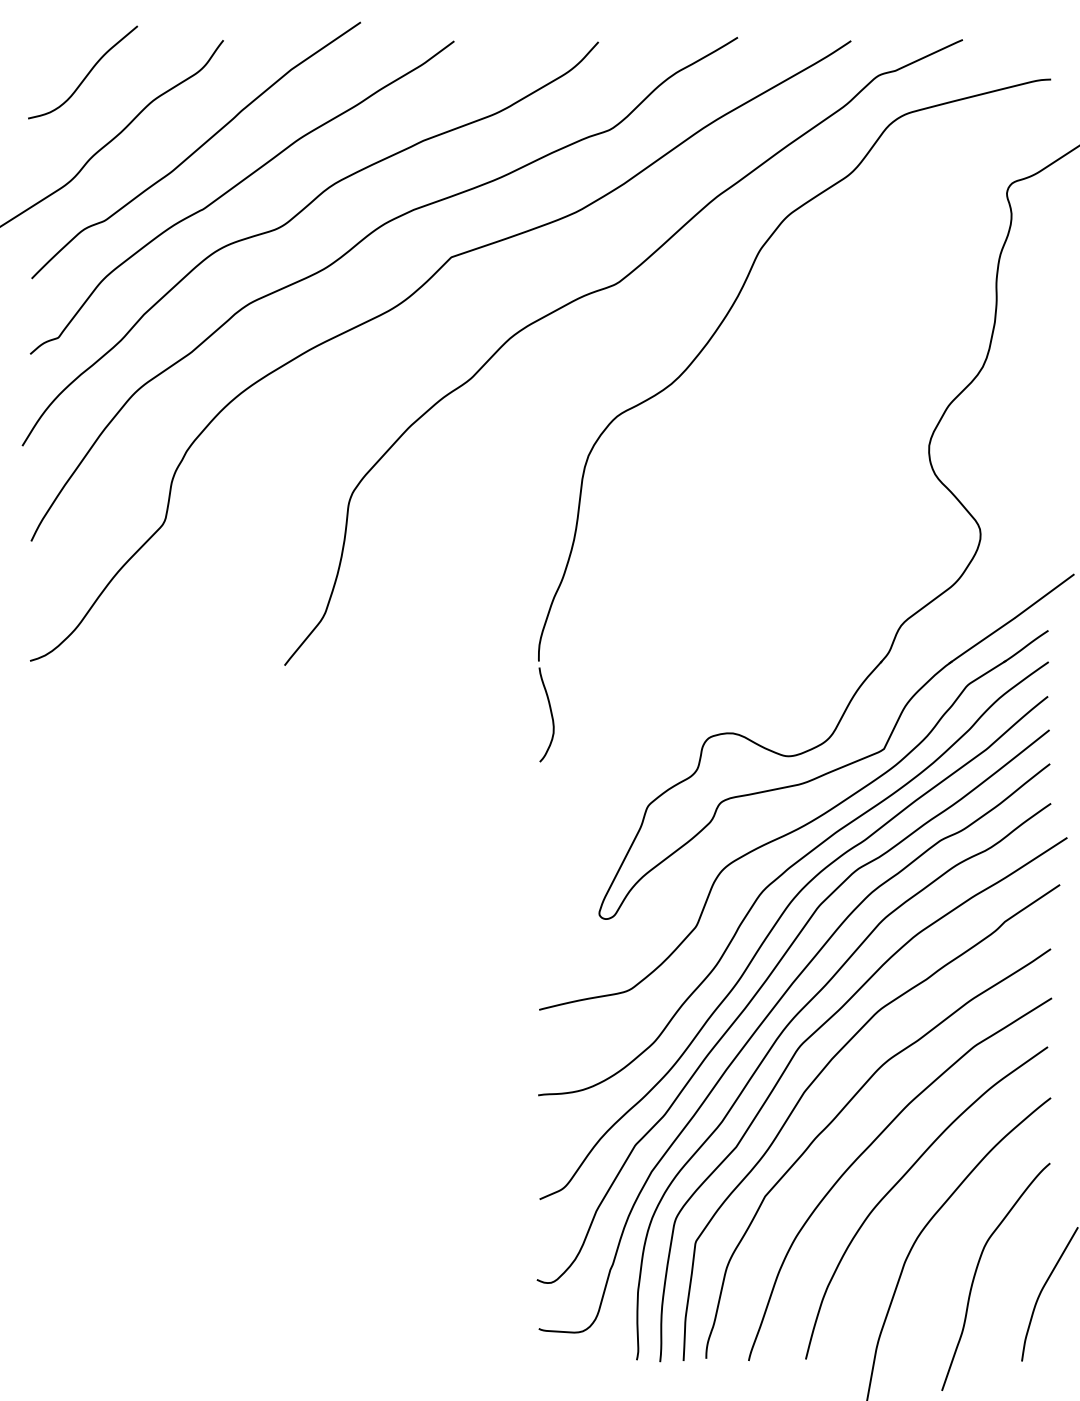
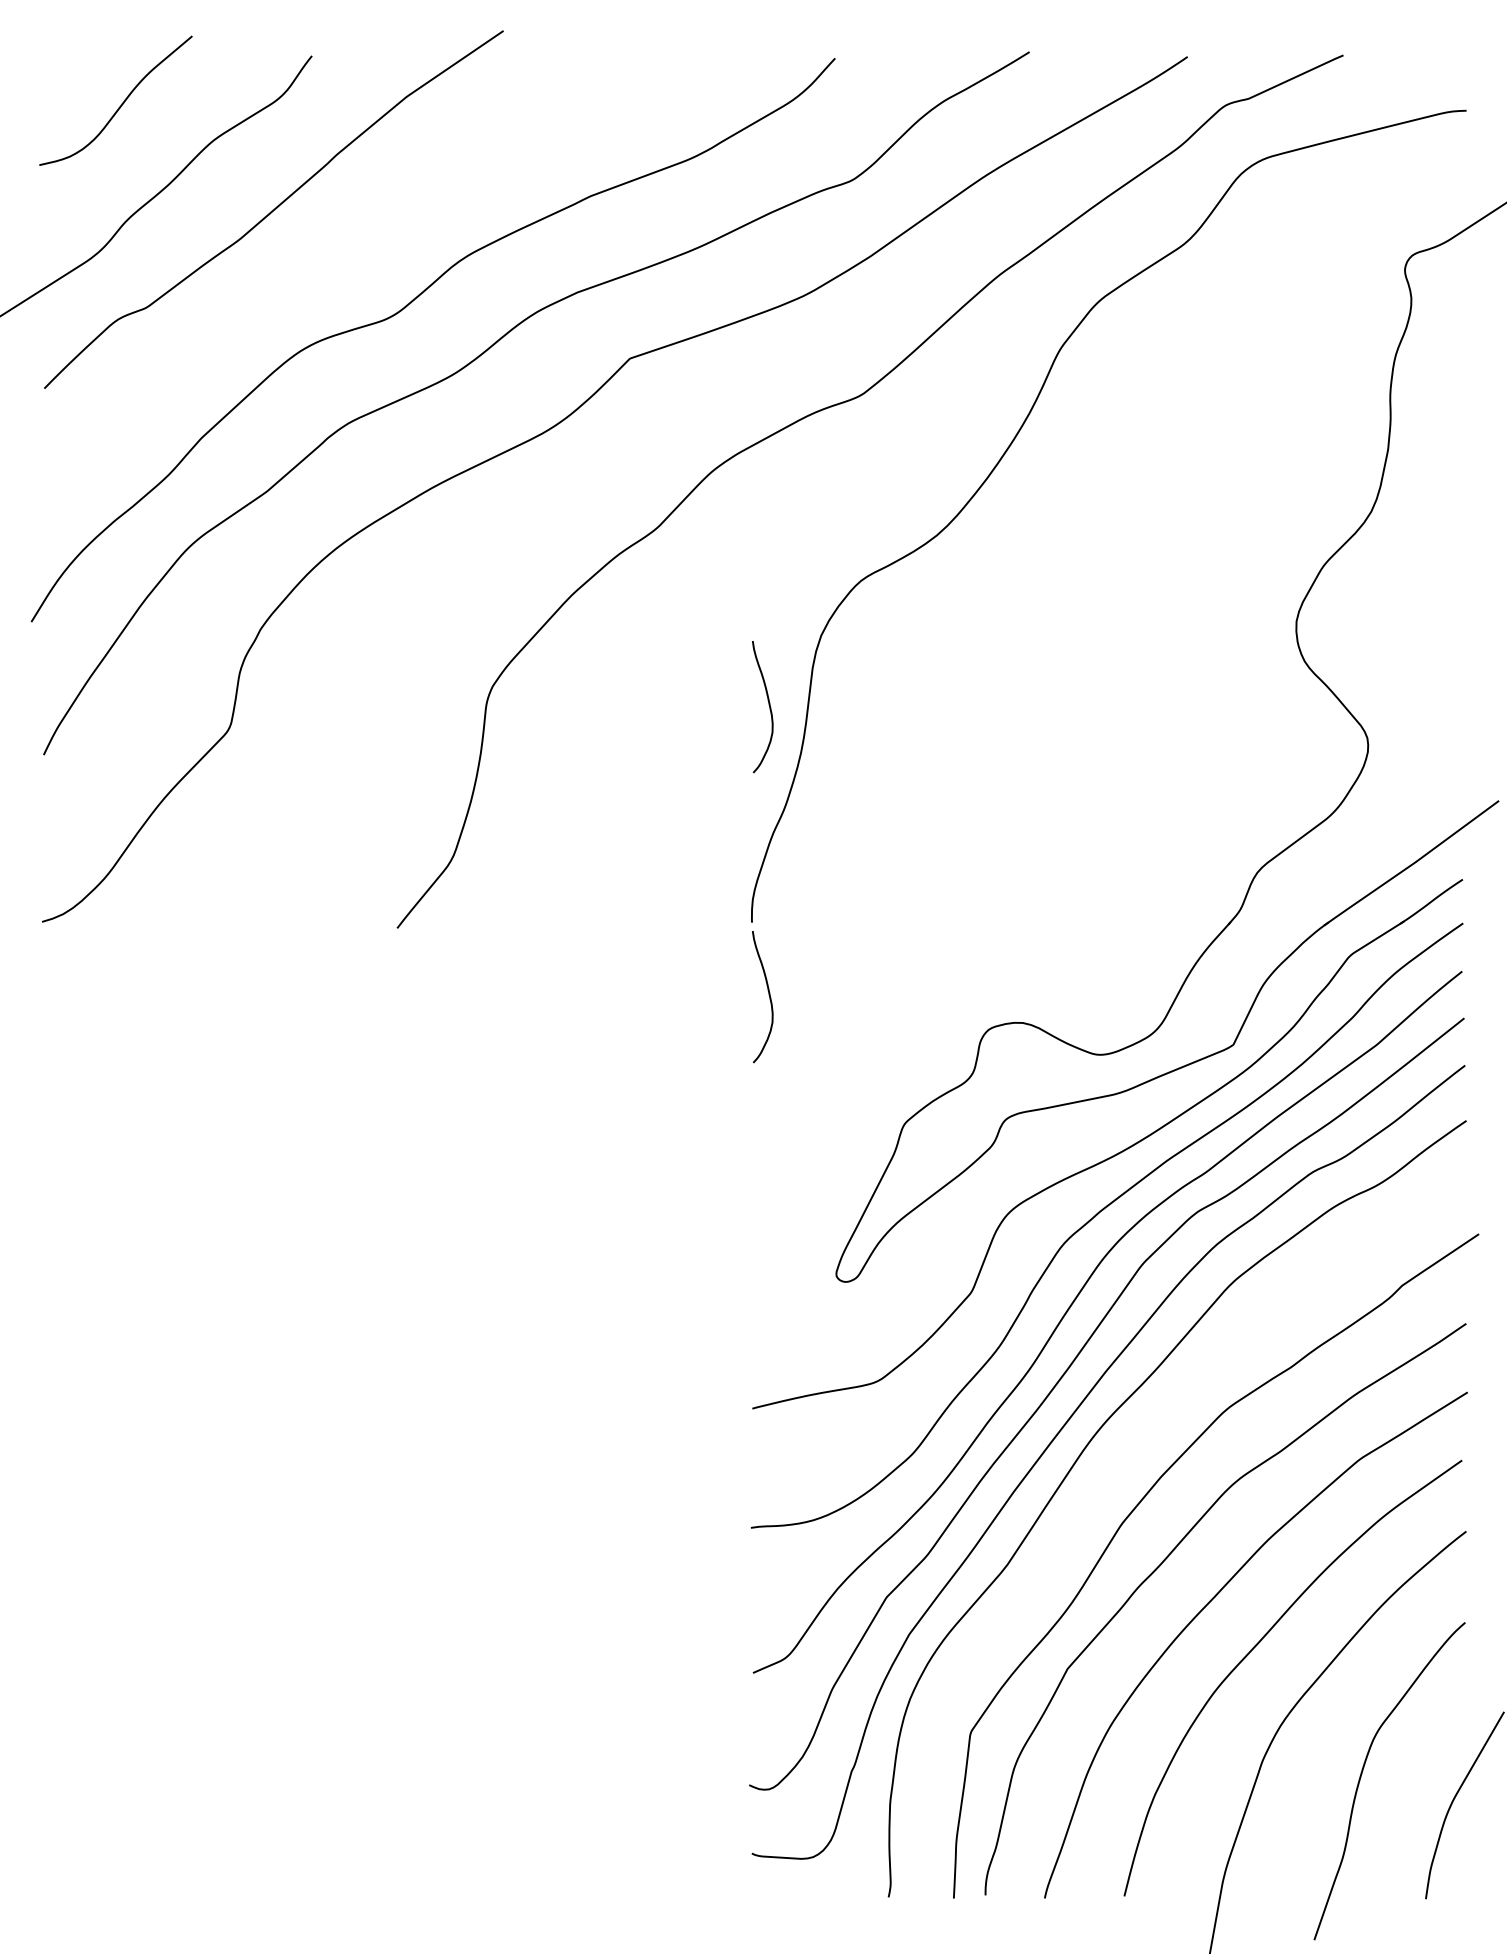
curve: (234, 187) -> (327, 261), removed
curve: (550, 505) -> (768, 705), added
curve: (809, 1038) -> (1129, 1448), removed

